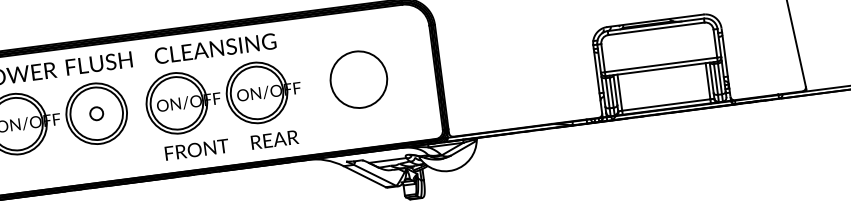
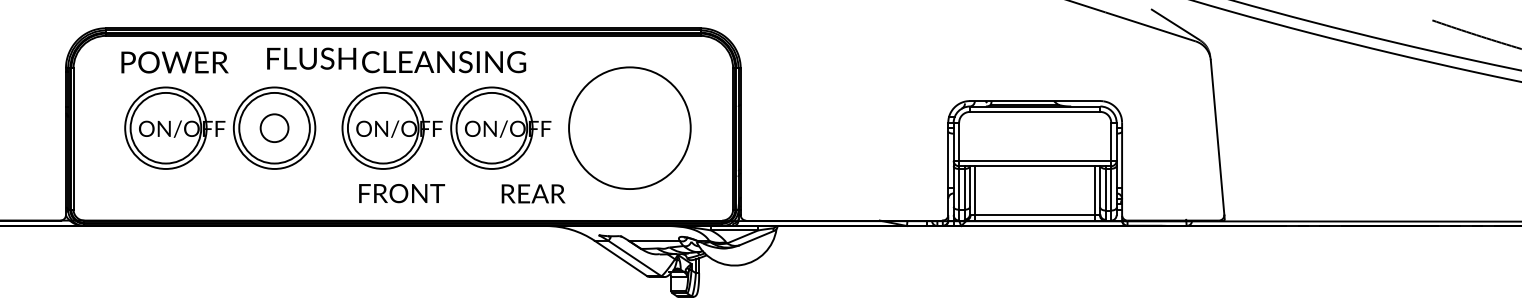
text: (99, 63) -> (311, 58), moved
circle: (358, 79) -> (629, 128), size x1.6
circle: (96, 113) -> (274, 127), size x1.6
text: (274, 139) -> (533, 193), moved

